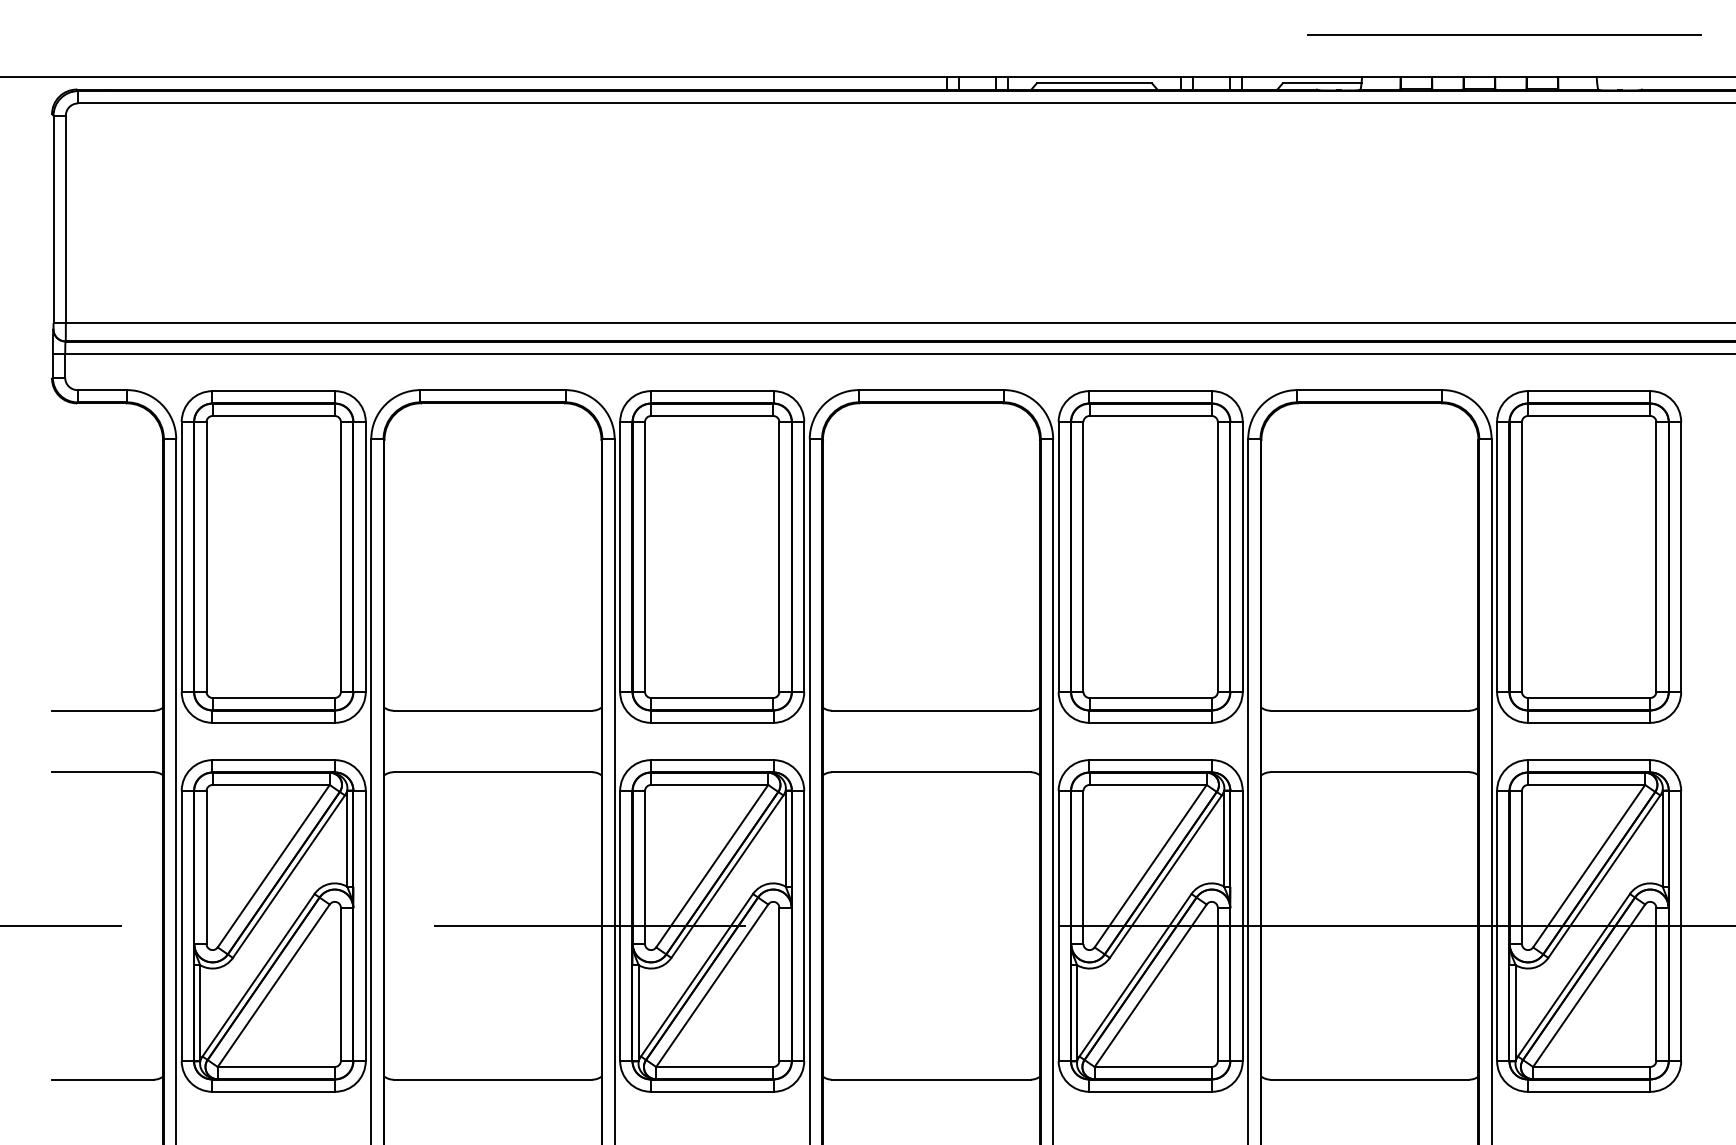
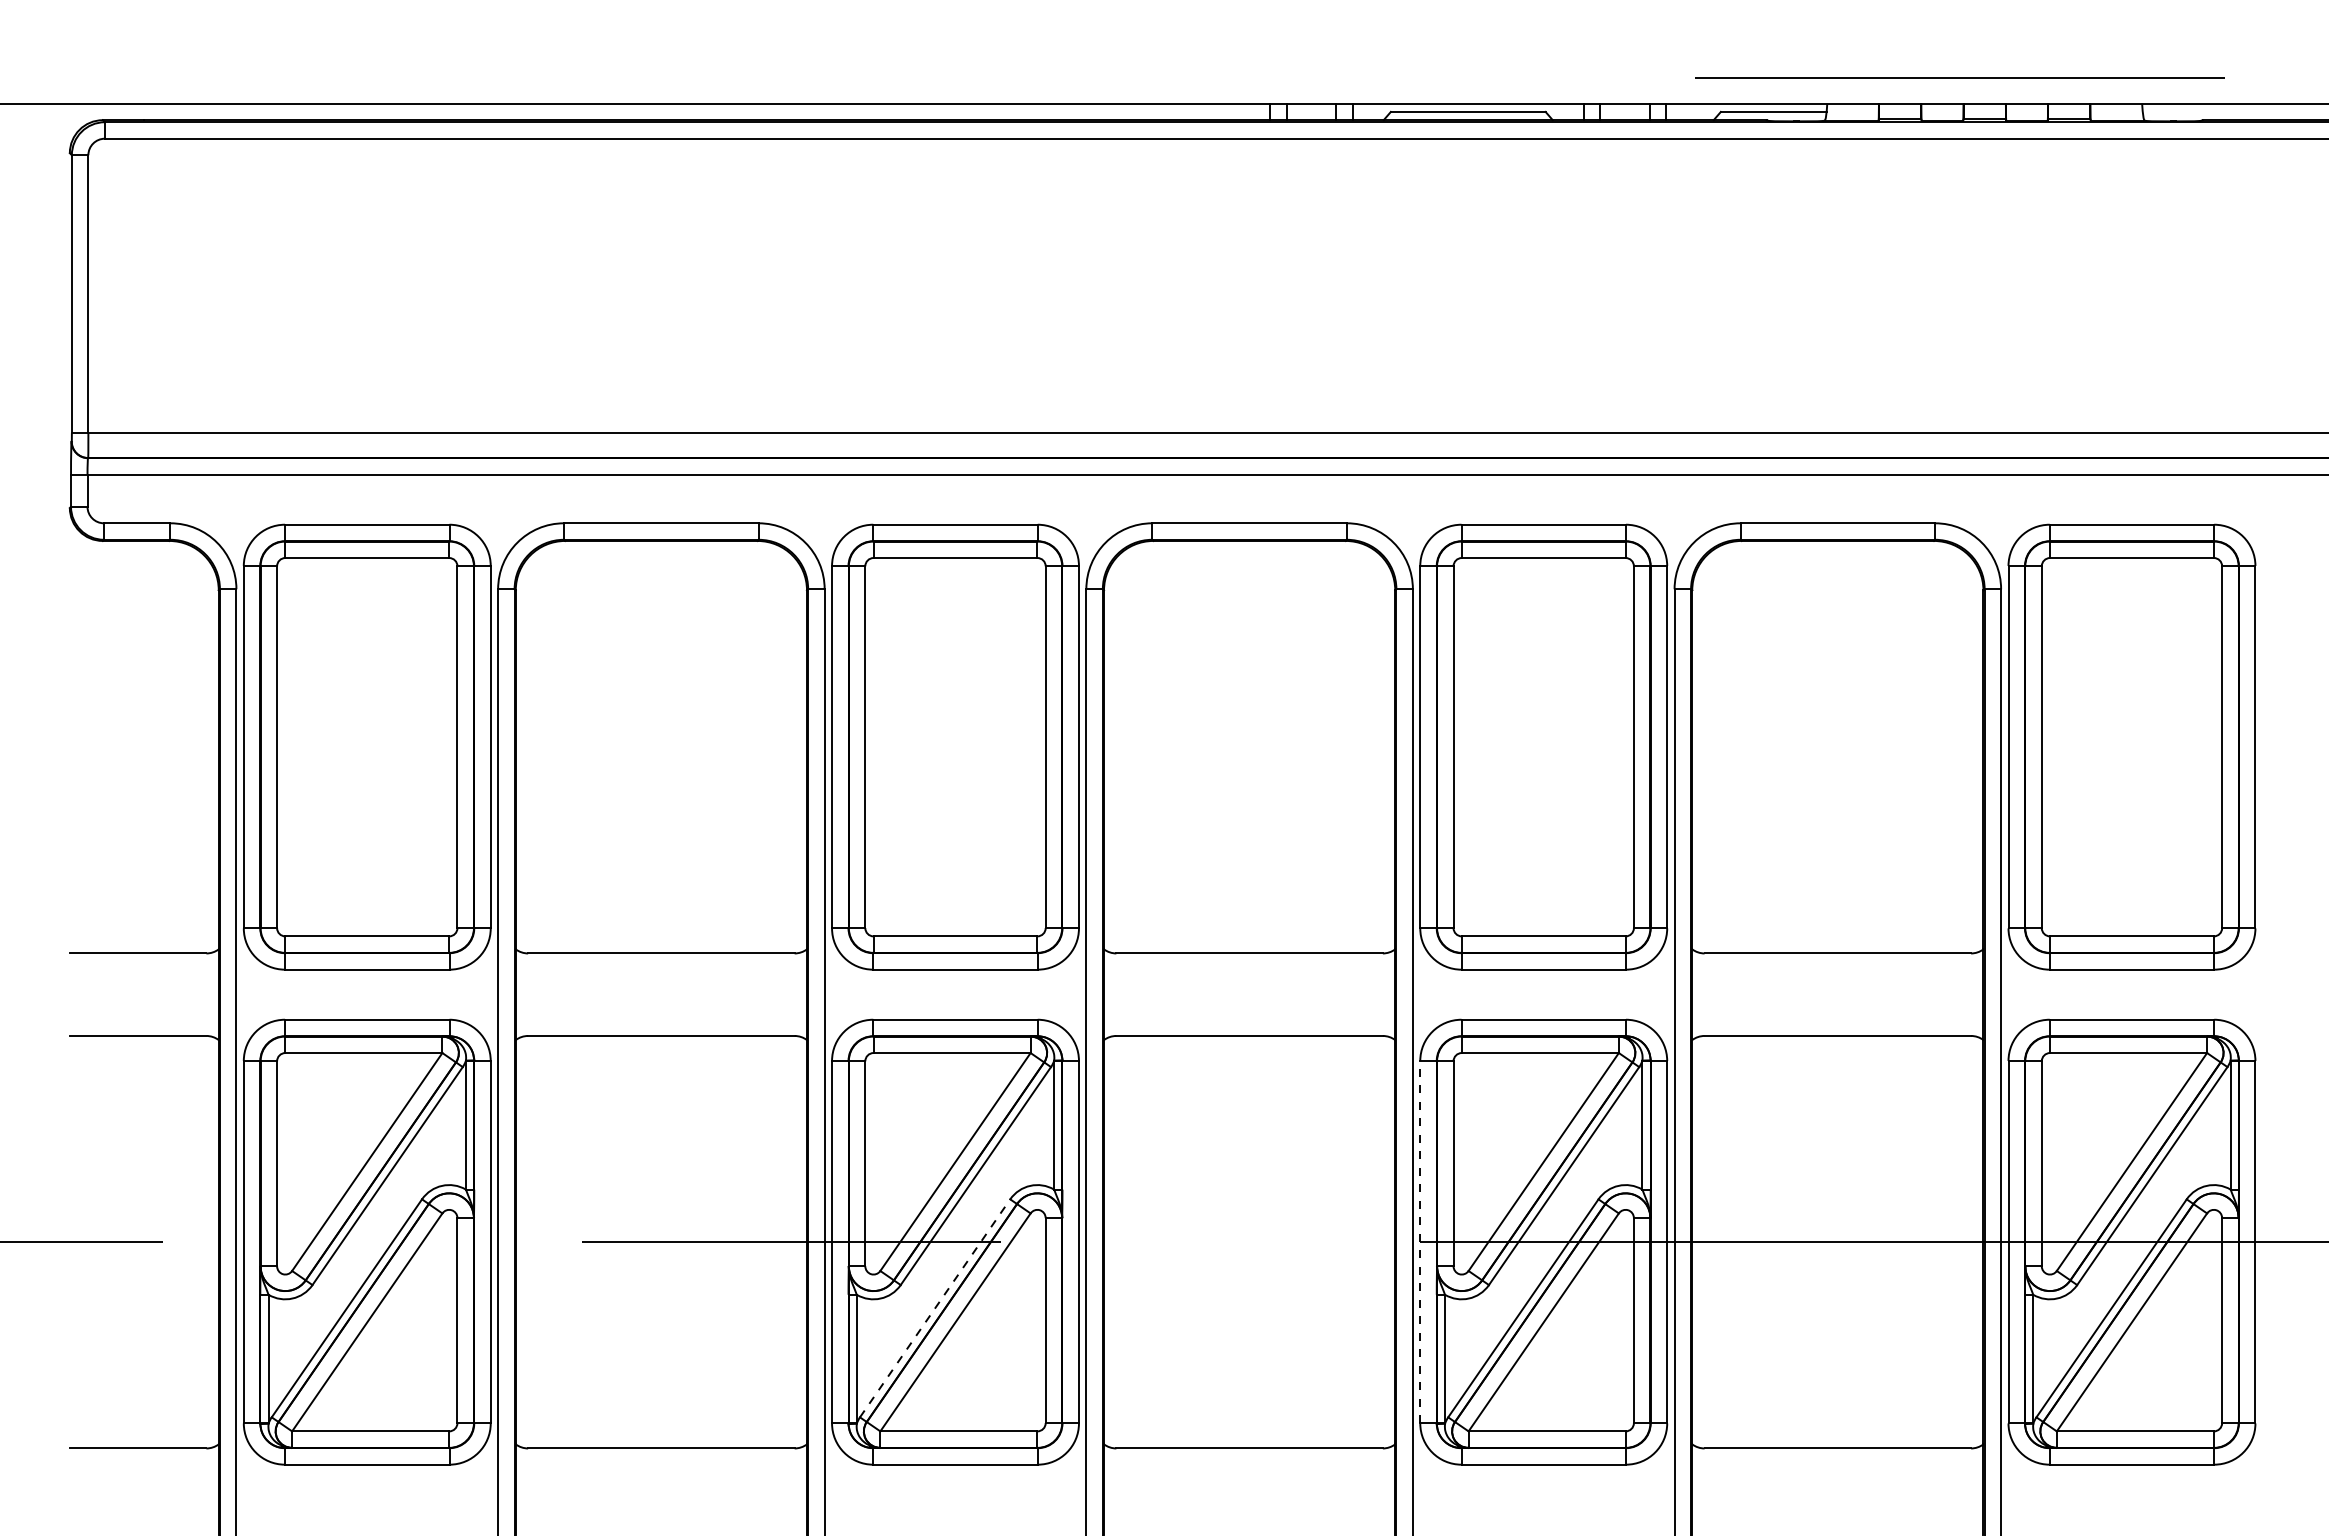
line: (1503, 33) -> (1959, 77), moved
line: (1058, 925) -> (1420, 1241), solid -> dashed
line: (697, 974) -> (935, 1307), solid -> dashed

